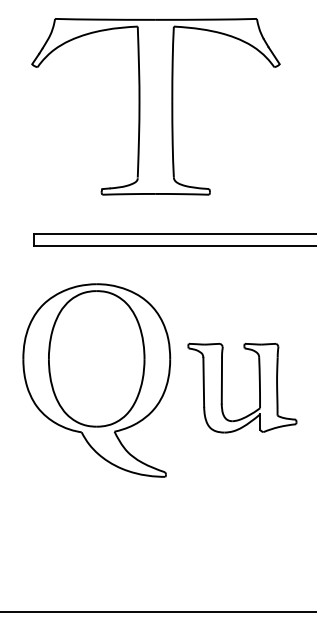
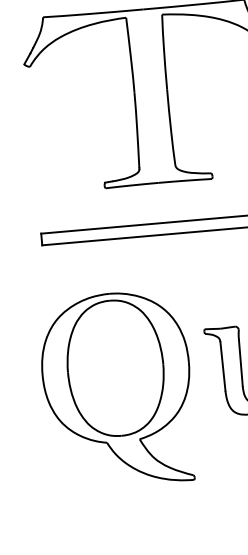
part: (96, 380) -> (117, 389), moved

